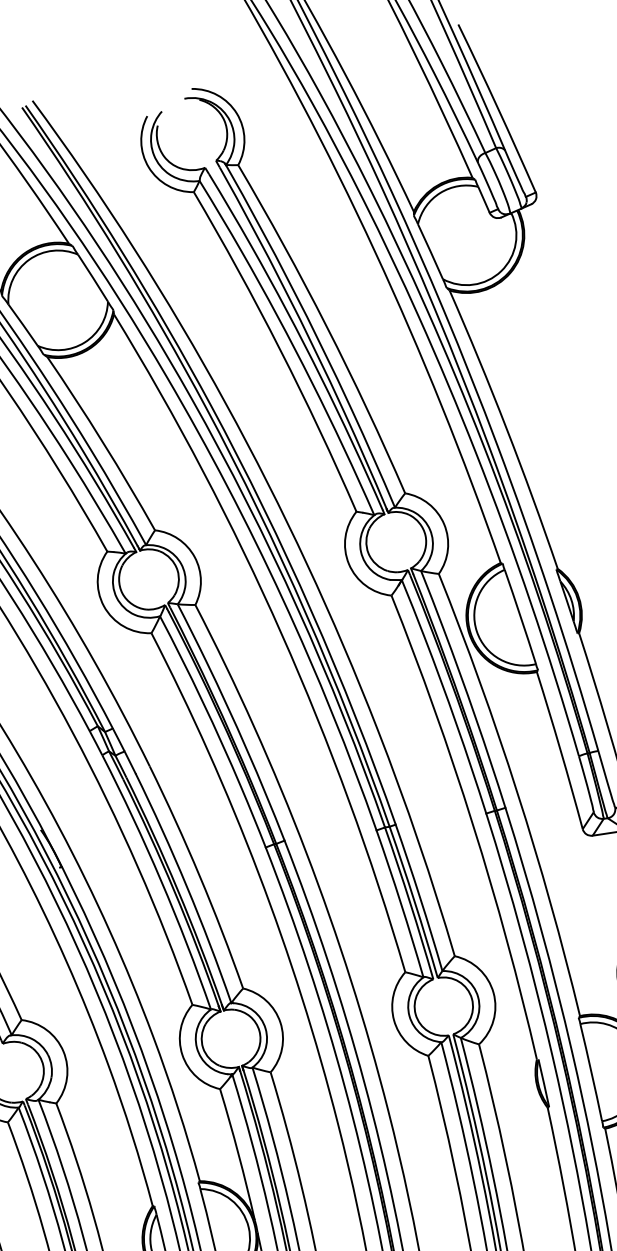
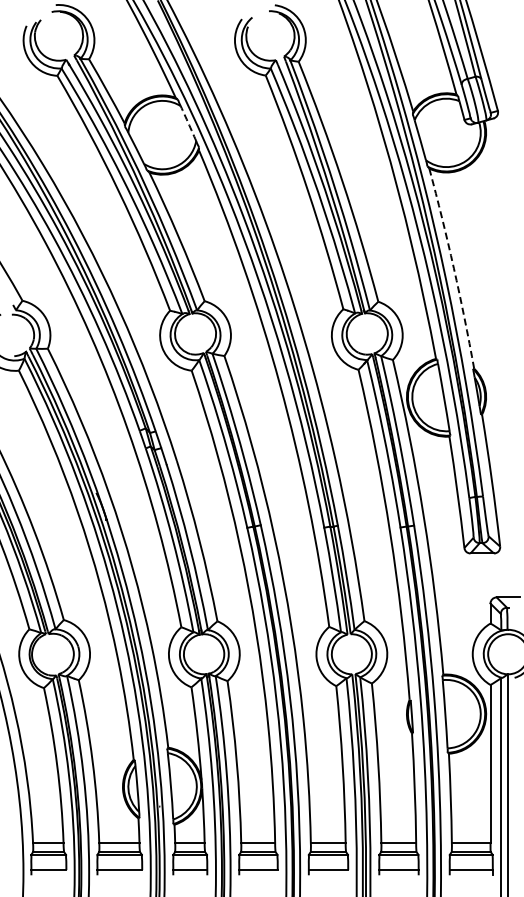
arc: (93, 277) -> (188, 123), solid -> dashed
arc: (506, 429) -> (453, 268), solid -> dashed

